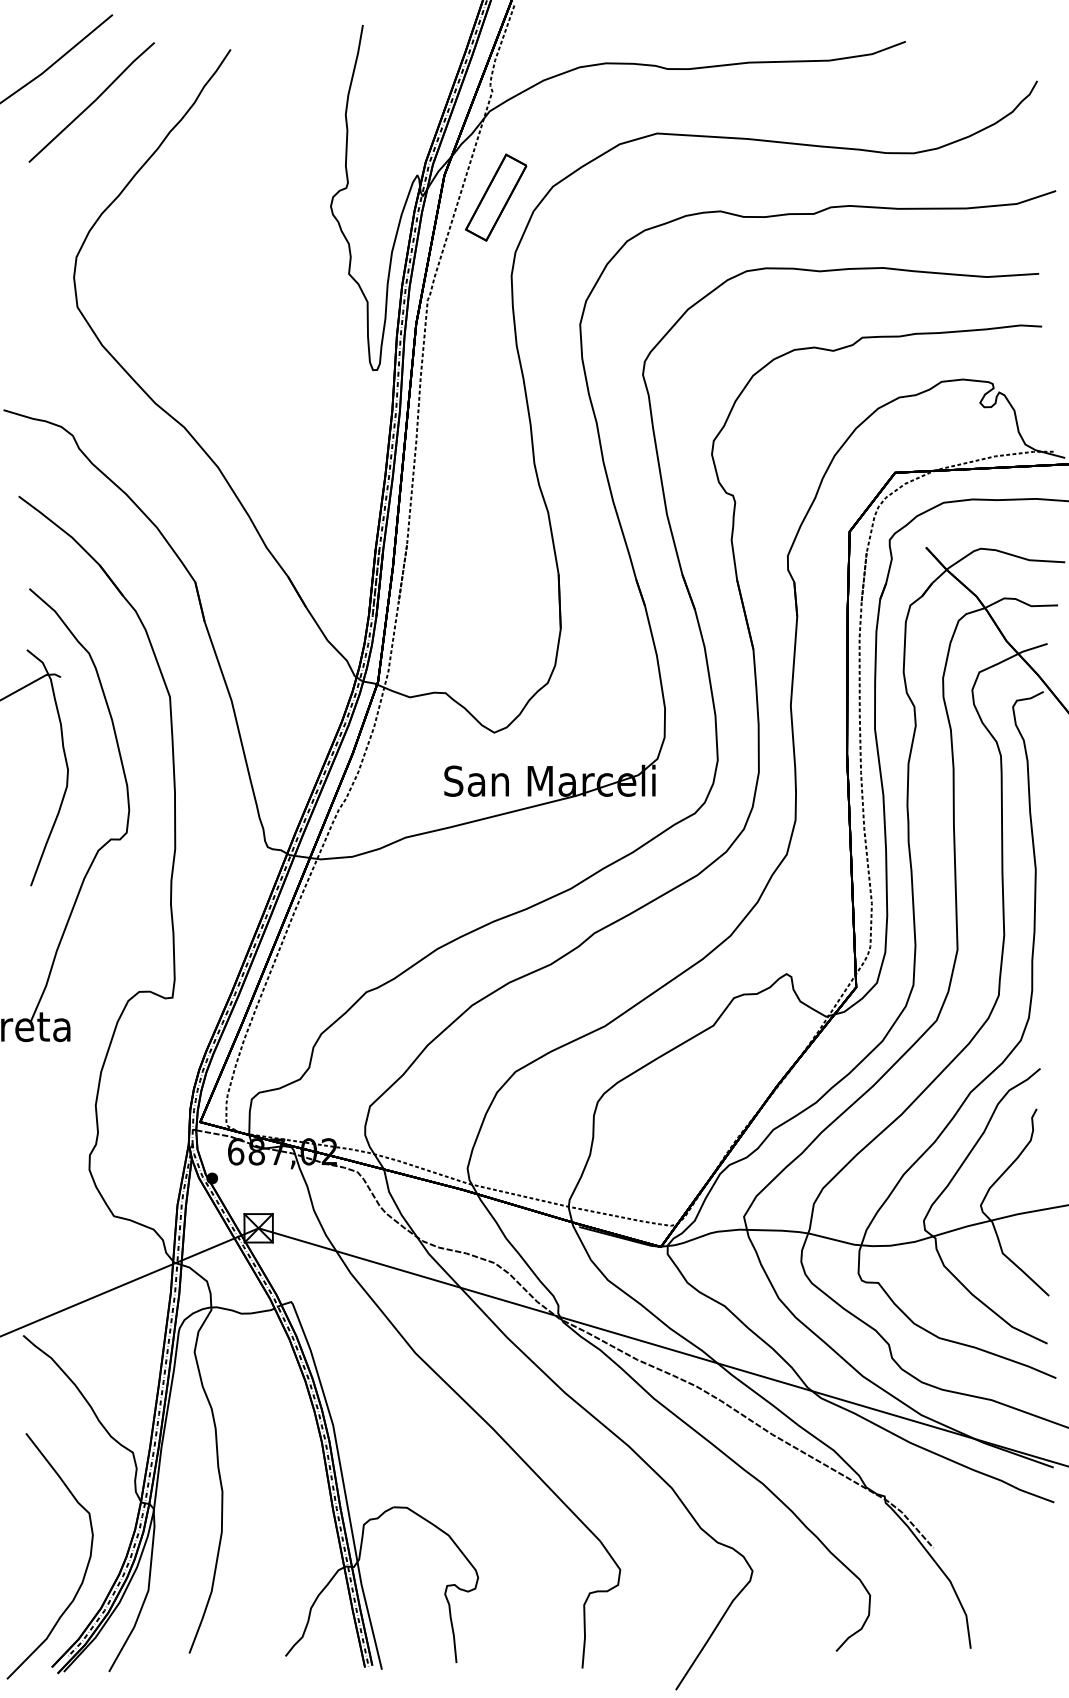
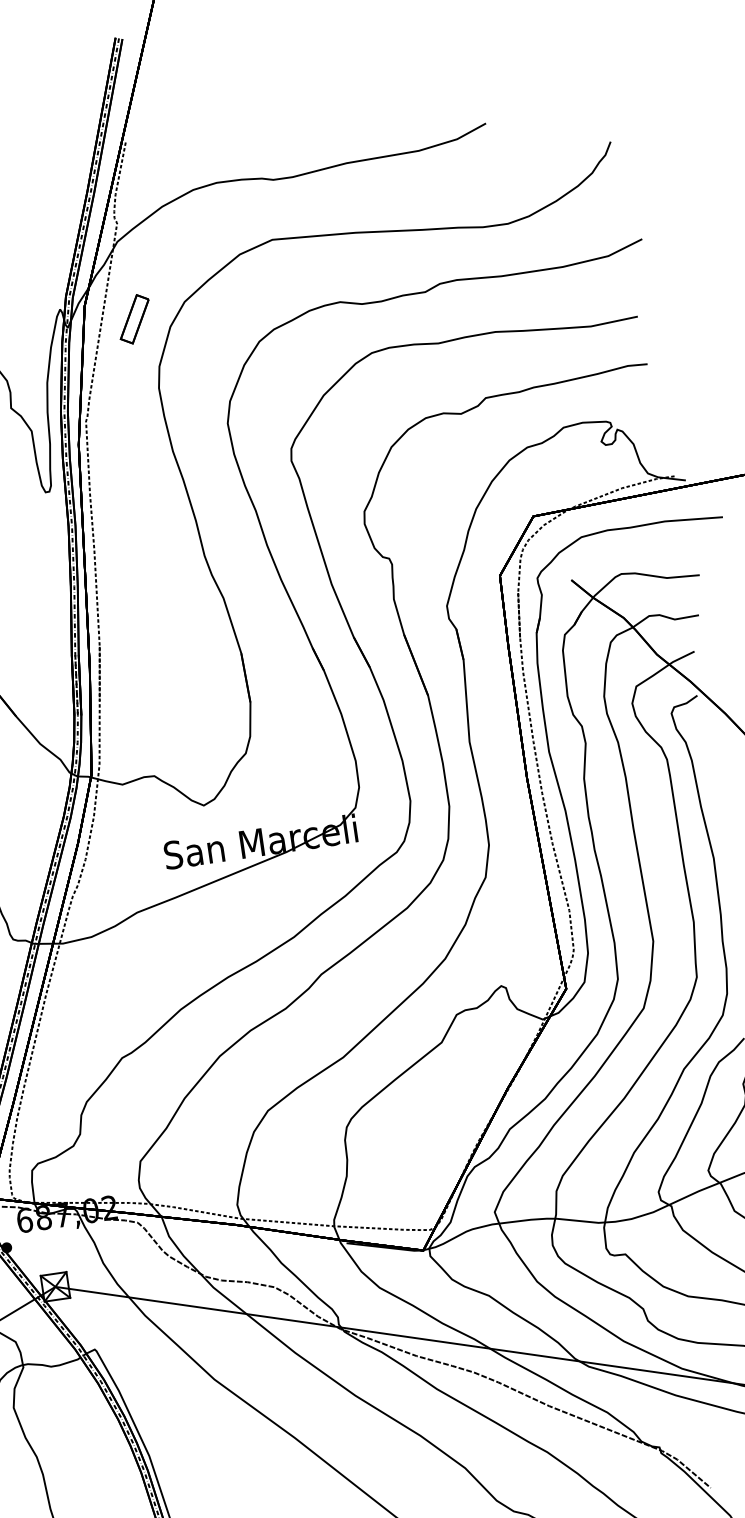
part: (496, 197) -> (134, 319), size x0.6

